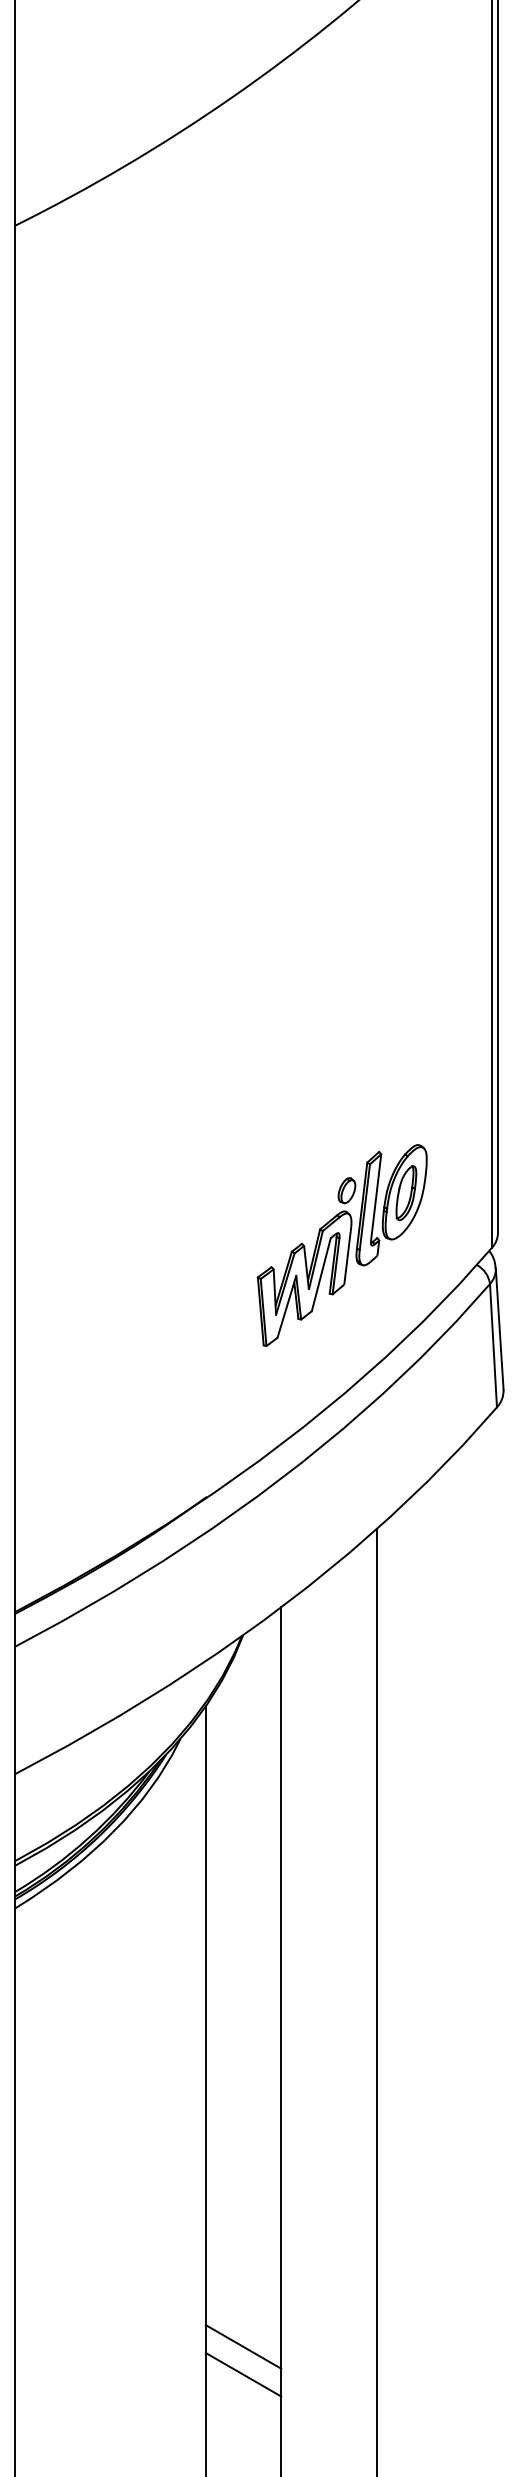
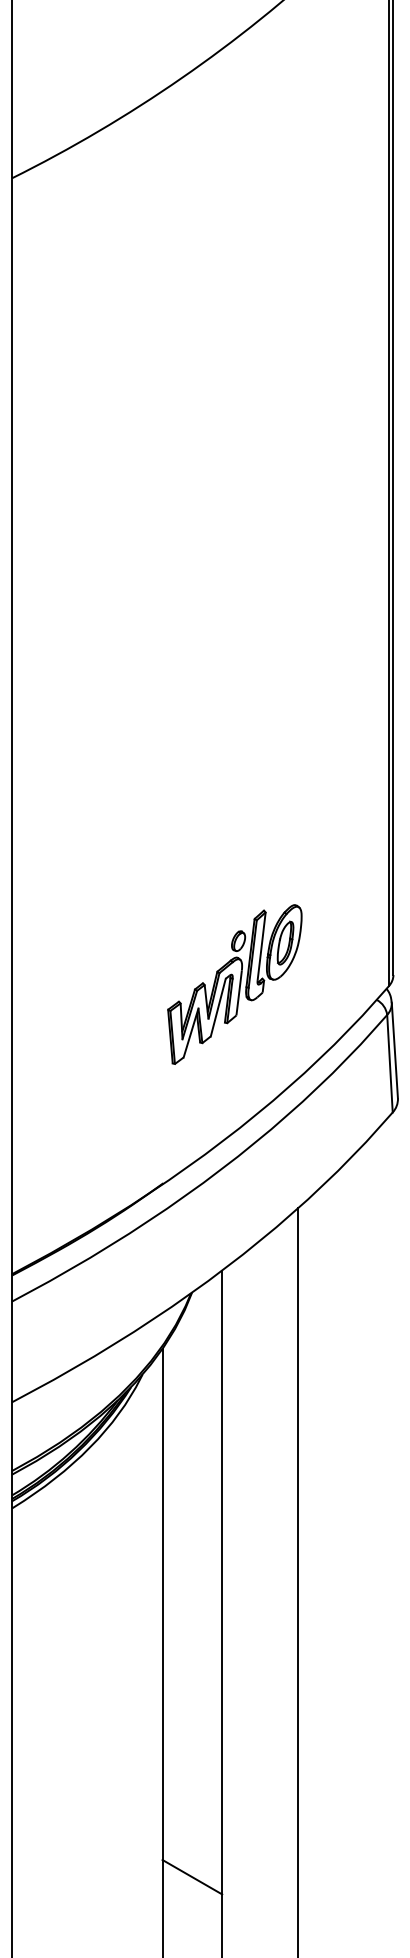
part: (341, 1245) -> (234, 984), moved
line: (243, 2346) -> (192, 1854), removed

